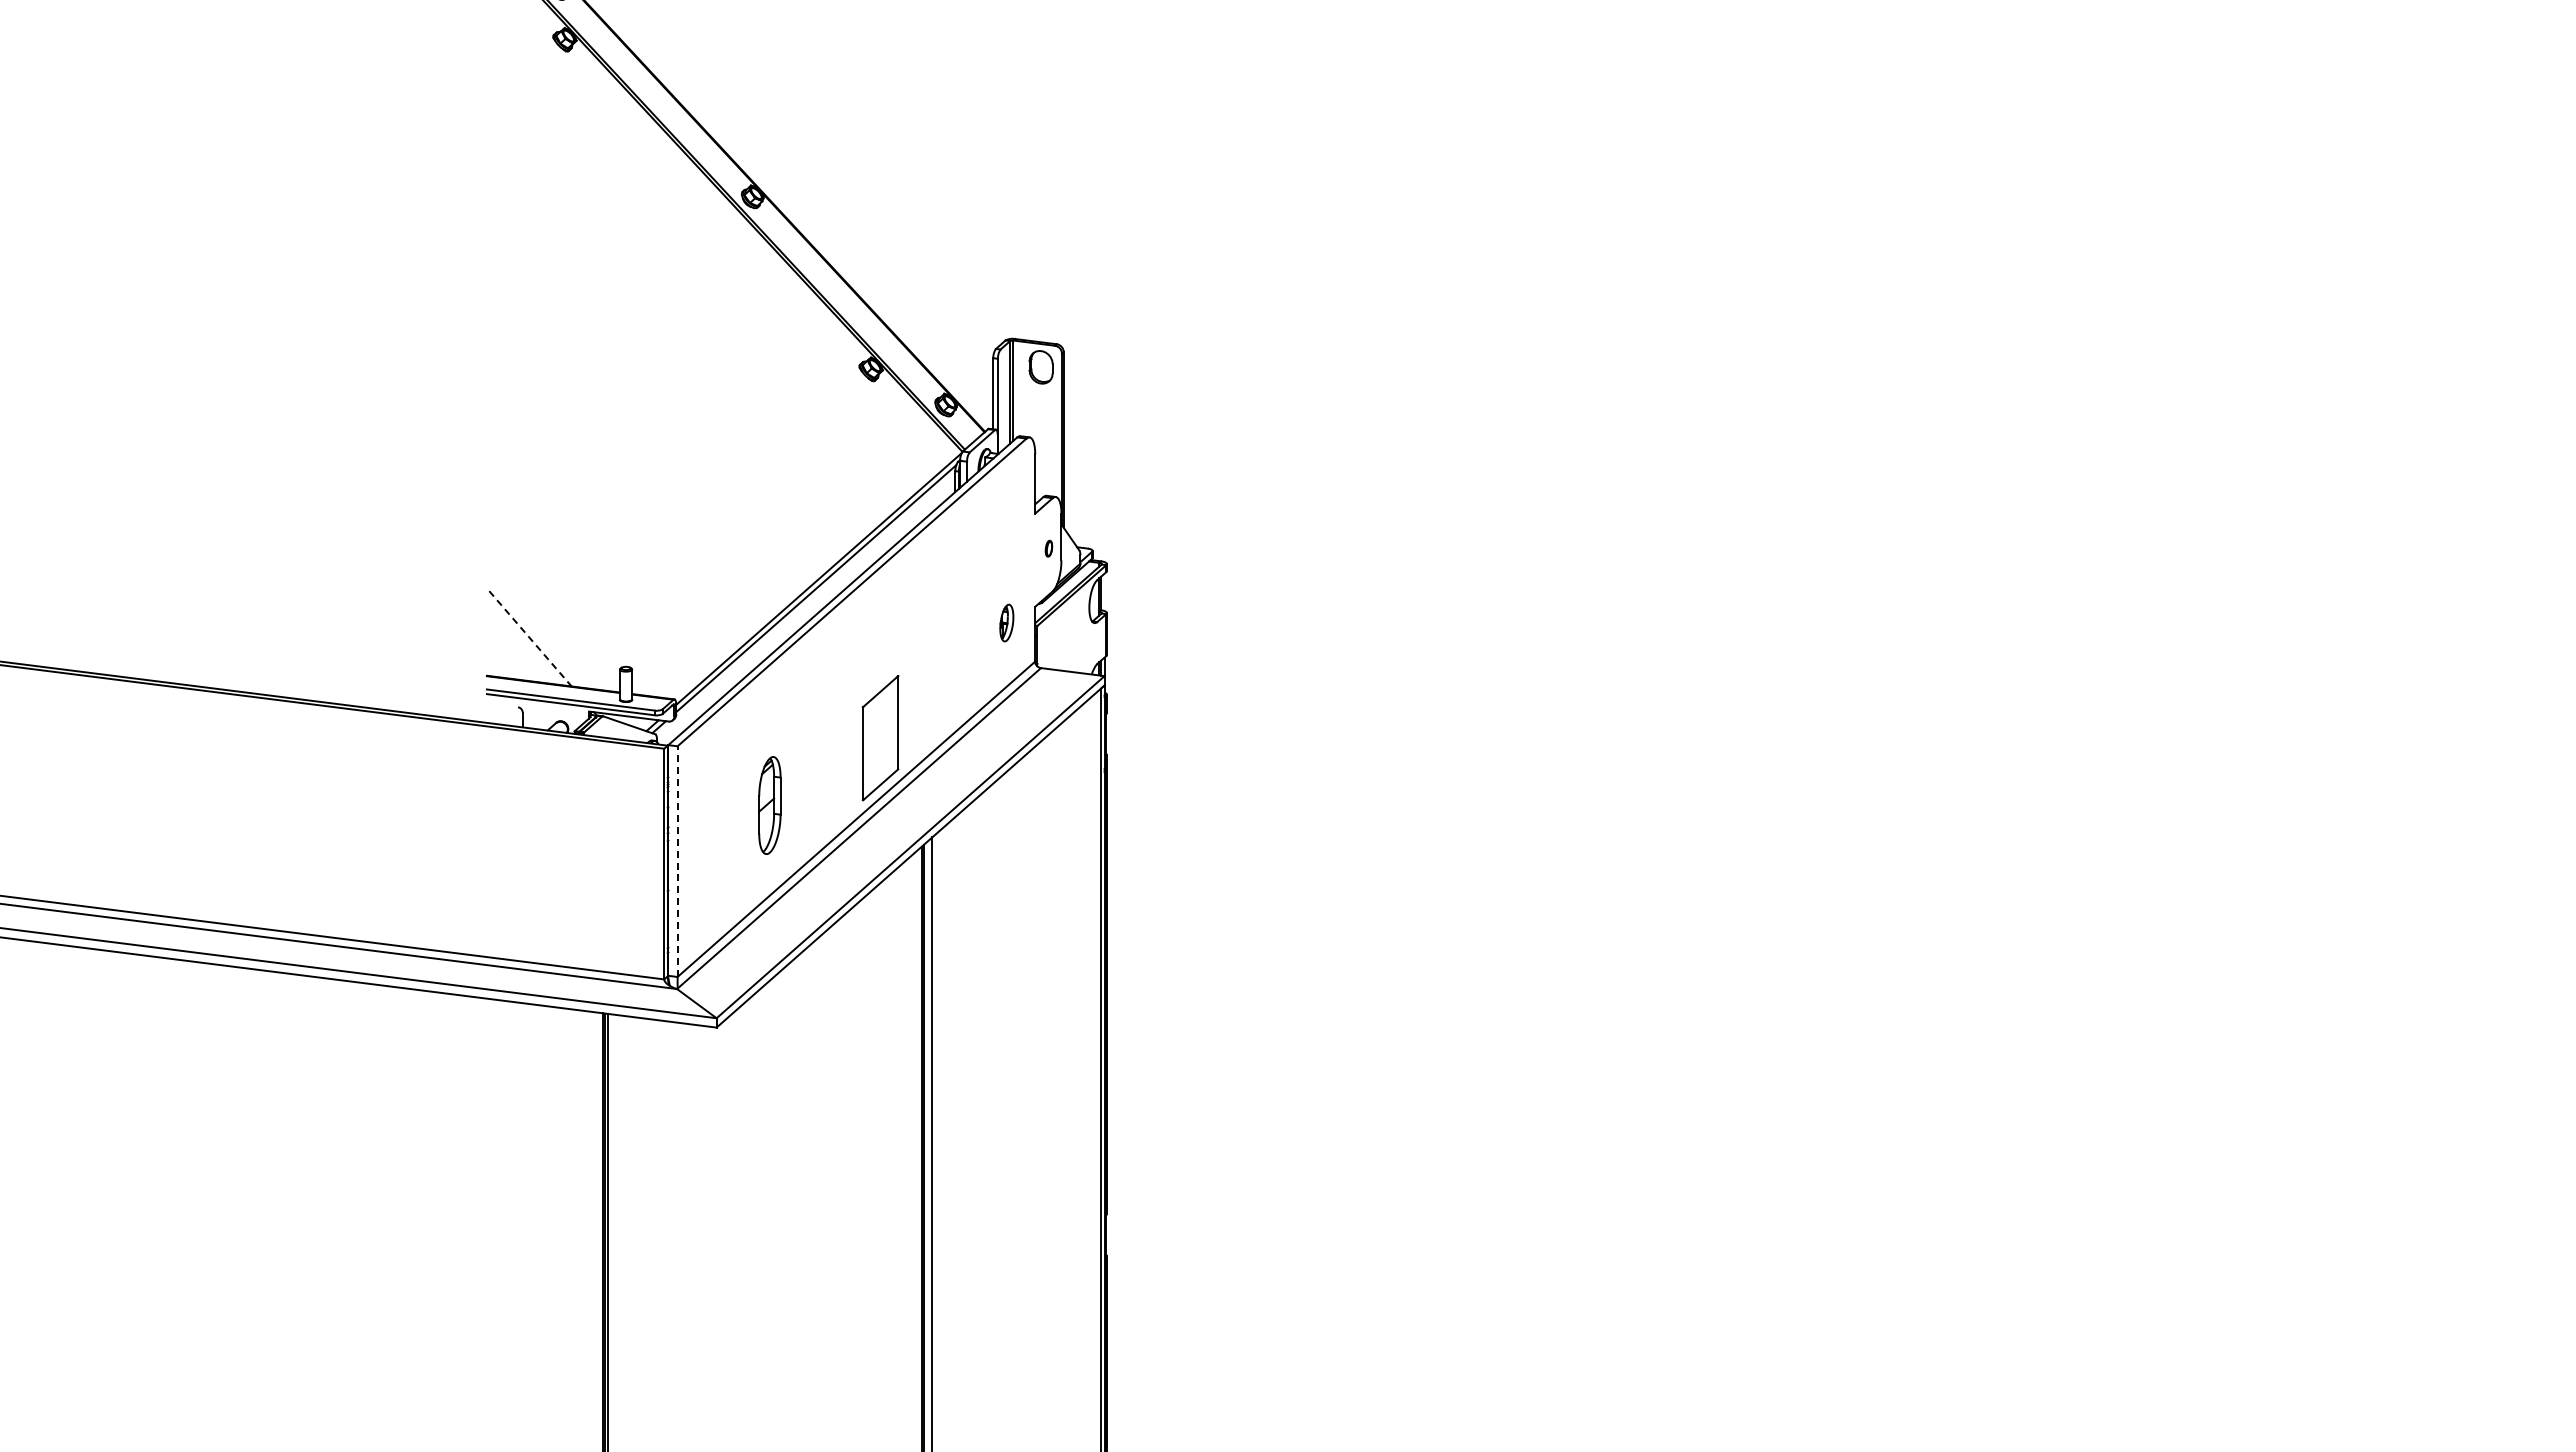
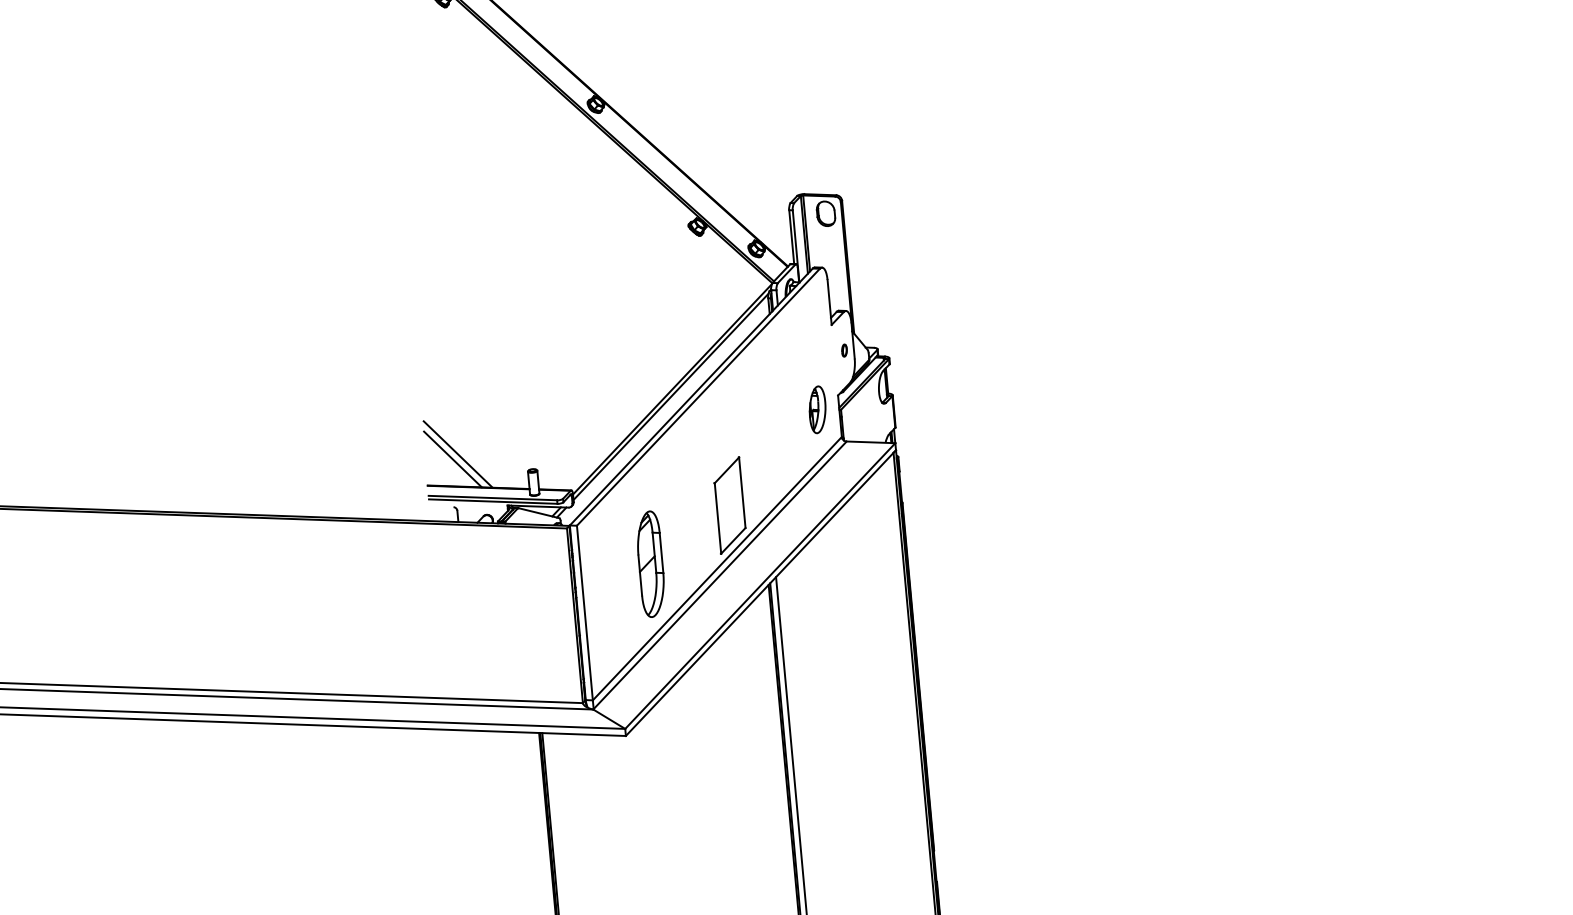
part: (1006, 622) -> (817, 409), size x1.67
line: (530, 638) -> (458, 454), dashed -> solid
line: (522, 644) -> (452, 459), added
part: (769, 805) -> (650, 564), size x1.43
line: (677, 861) -> (584, 612), dashed -> solid

